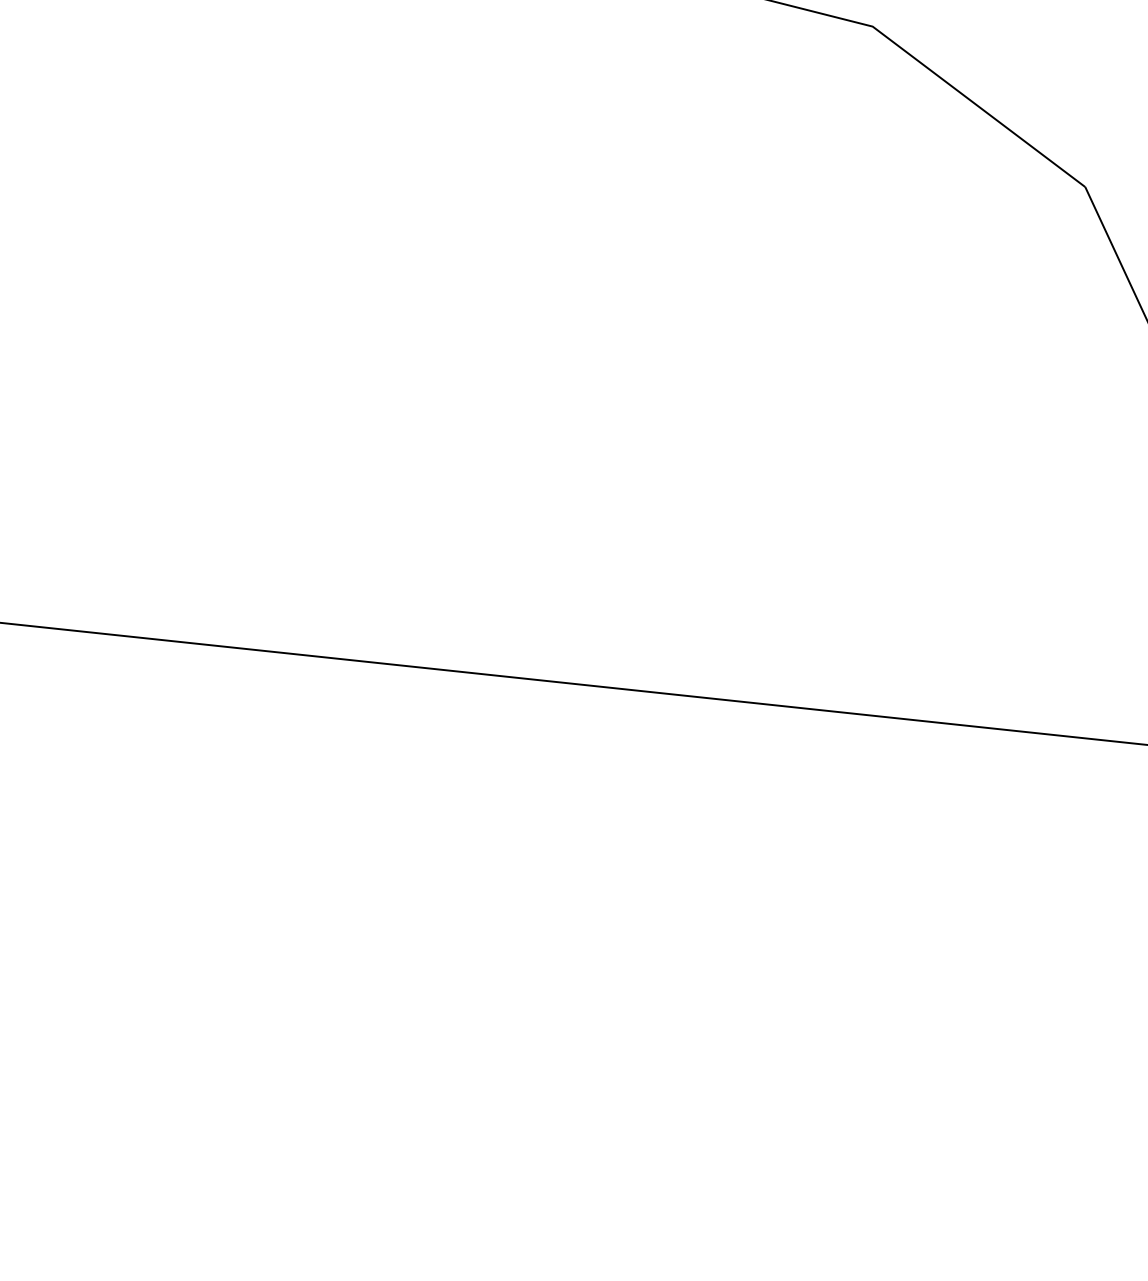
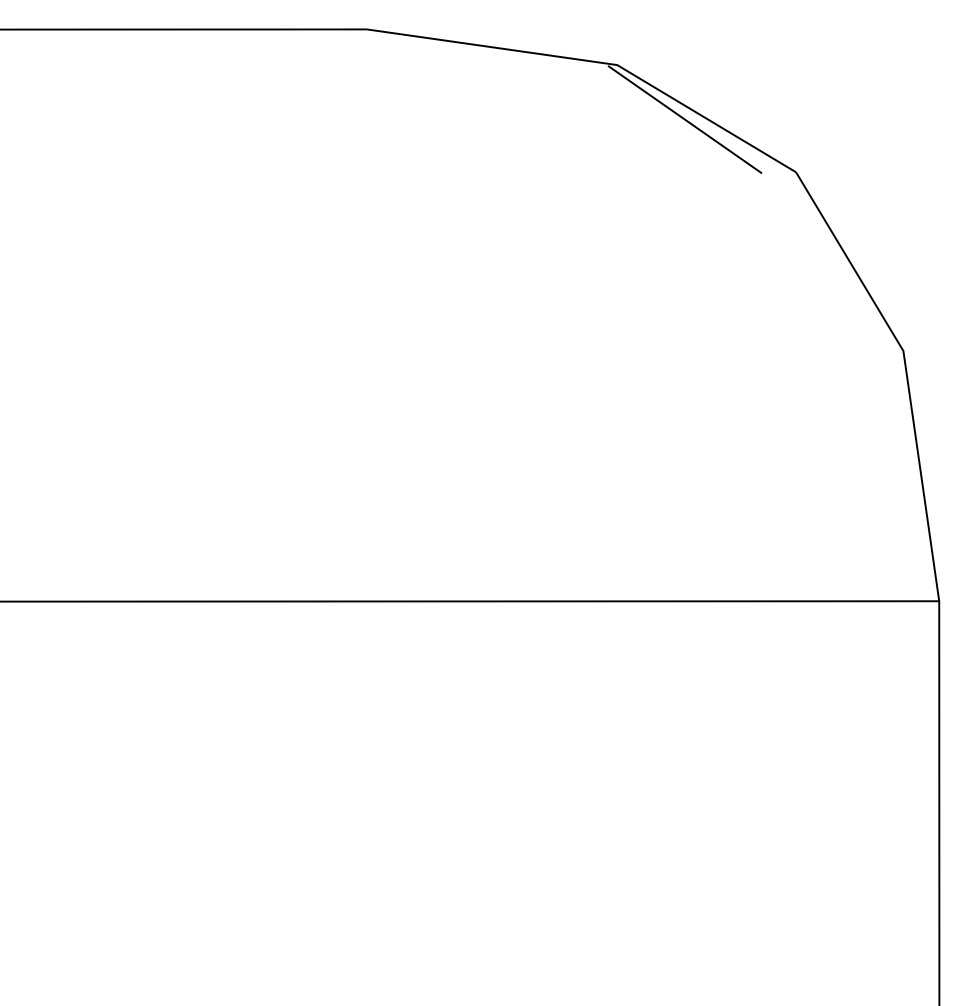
hatch: (950, 104) -> (684, 119), added

